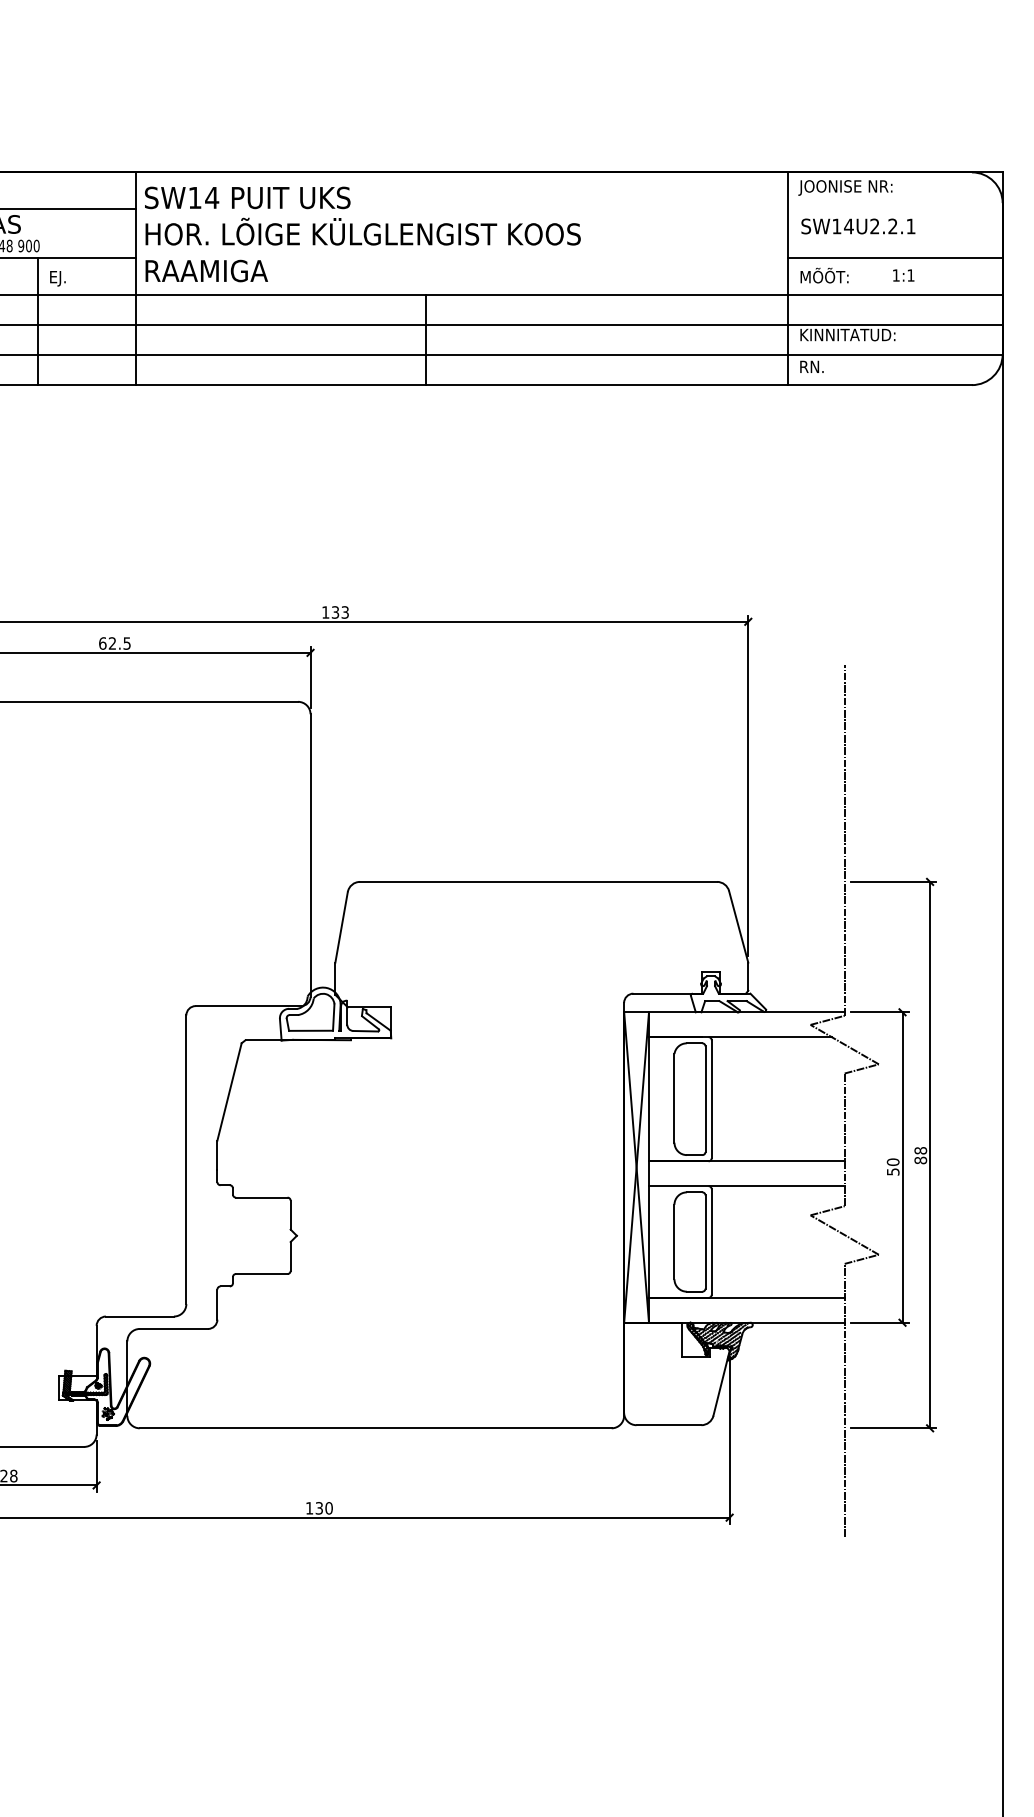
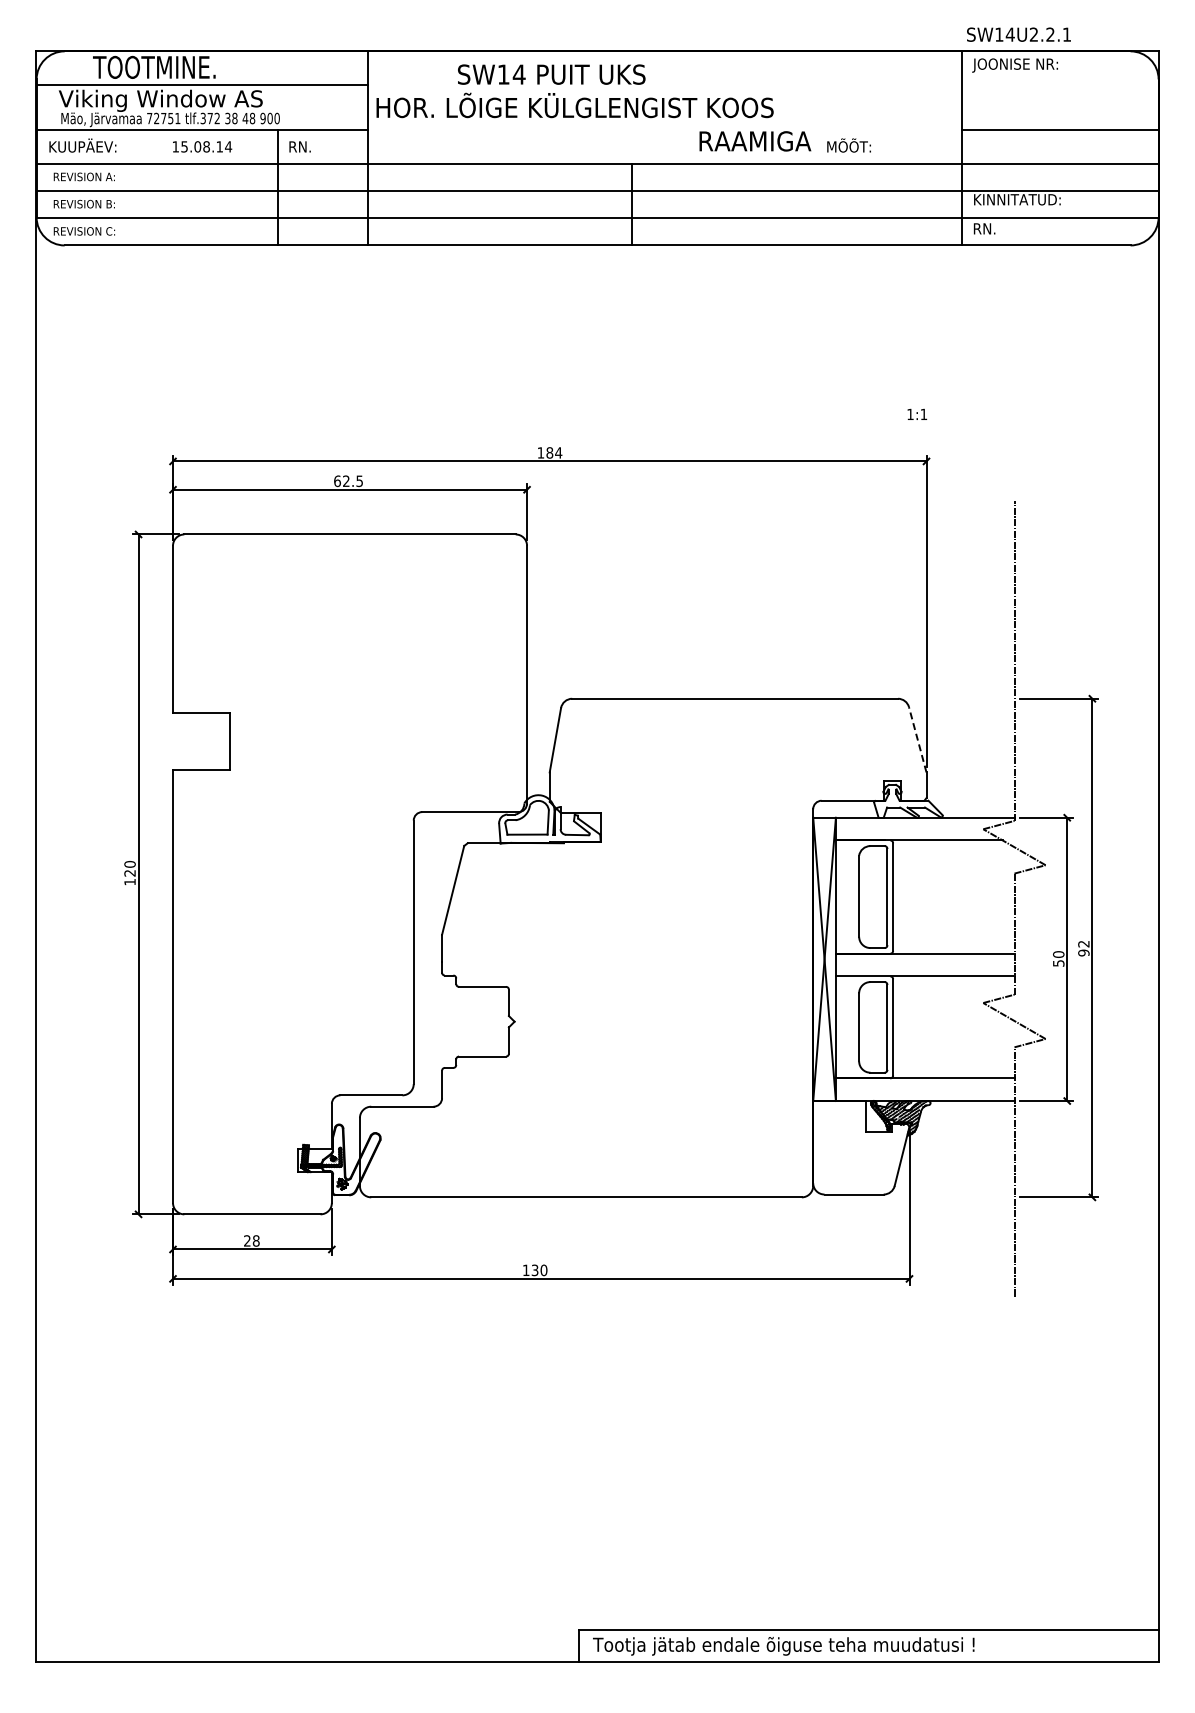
text: (247, 197) -> (551, 74), moved
text: (857, 226) -> (1018, 34), moved
text: (206, 271) -> (755, 141), moved
text: (903, 274) -> (917, 413), moved
text: (823, 275) -> (848, 145), moved
text: (62, 278) -> (300, 148), EJ. -> RN.
text: (340, 612) -> (554, 452), 133 -> 184
line: (738, 926) -> (917, 739), solid -> dashed
text: (920, 1155) -> (1083, 948), 88 -> 92

